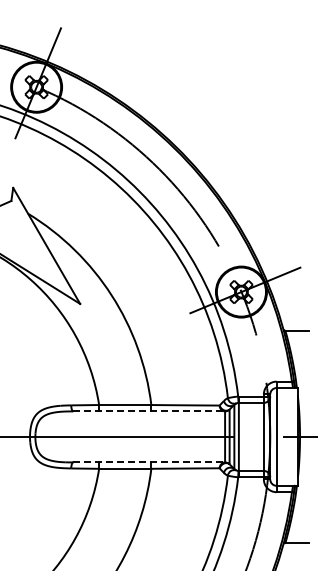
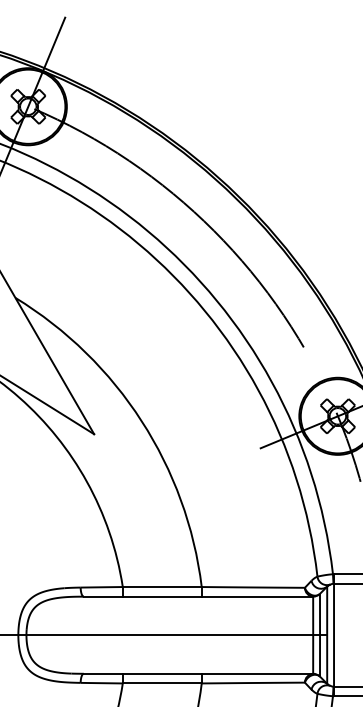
line: (149, 411) -> (198, 596), dashed -> solid
line: (149, 462) -> (198, 673), dashed -> solid

